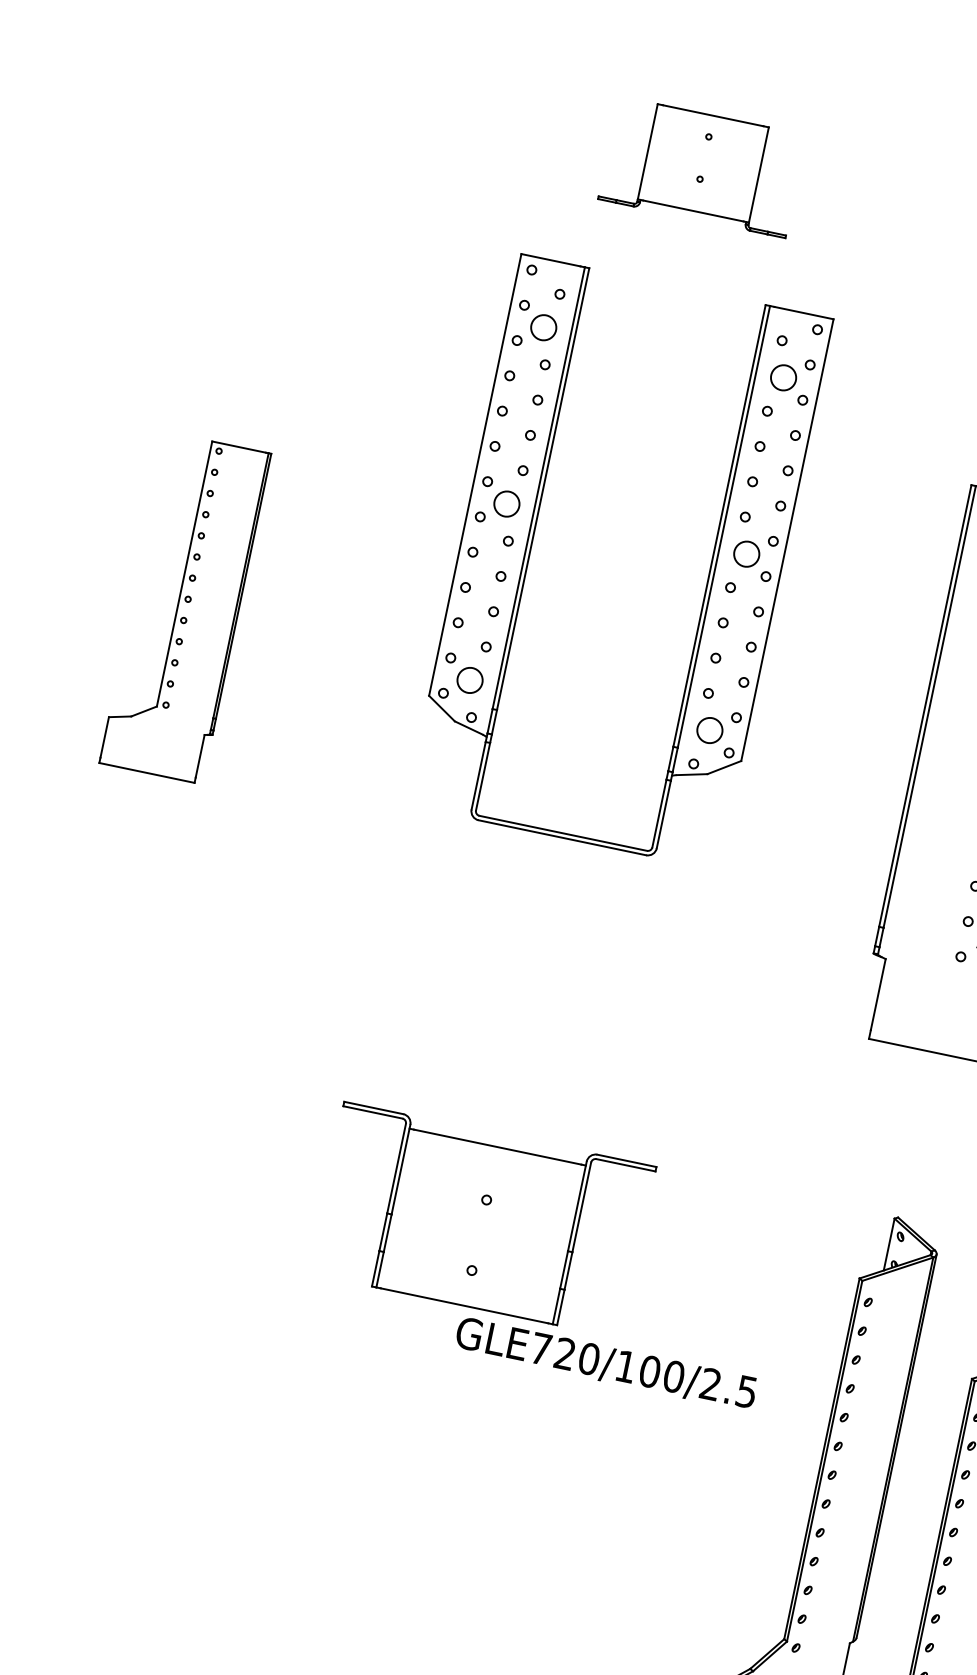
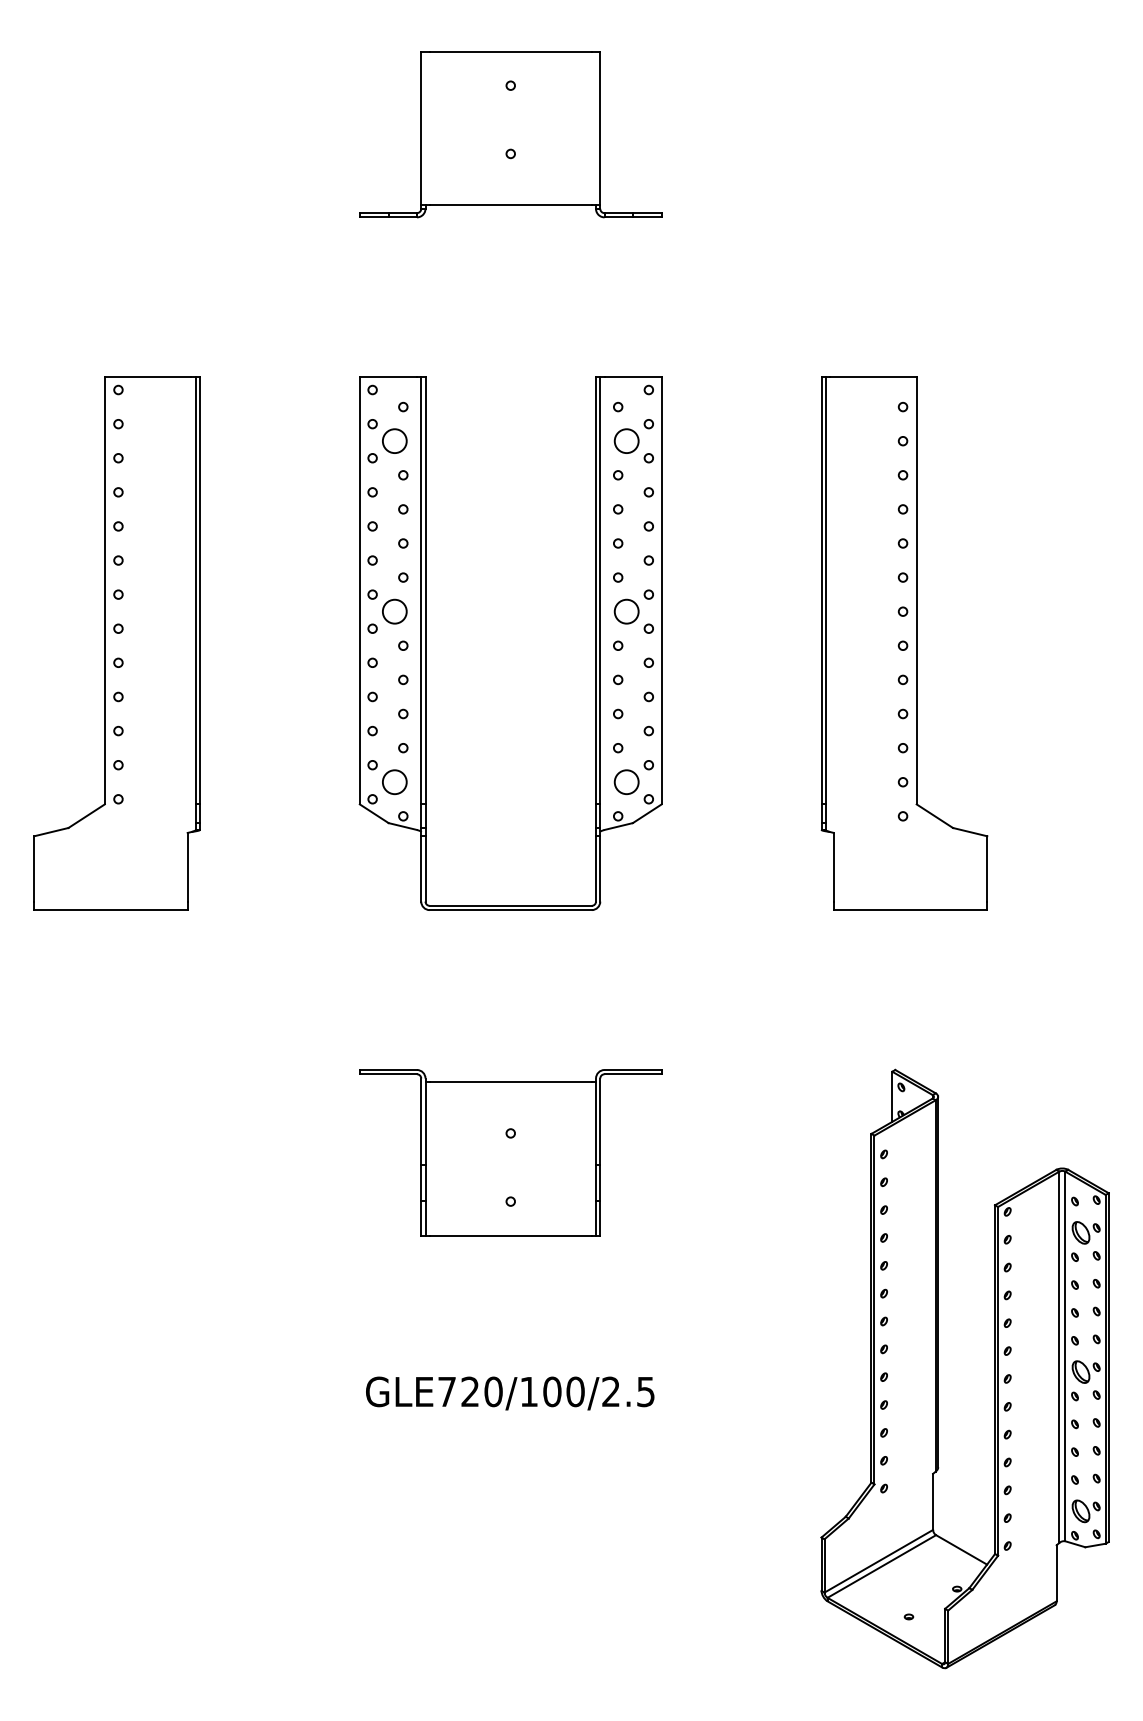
part: (702, 166) -> (510, 134), size x1.67
part: (532, 543) -> (426, 643), moved
part: (184, 608) -> (116, 643), size x1.67
text: (606, 1364) -> (510, 1393), moved

